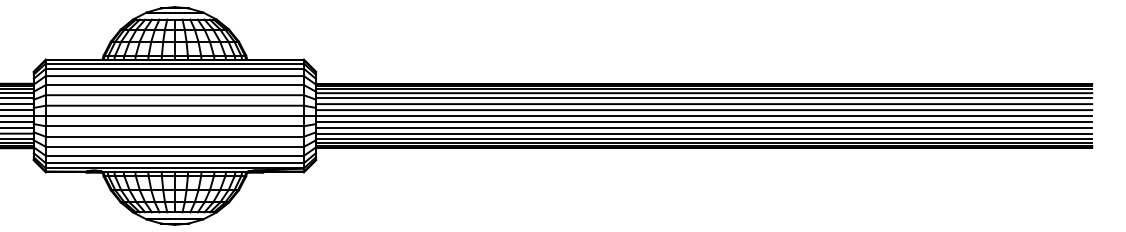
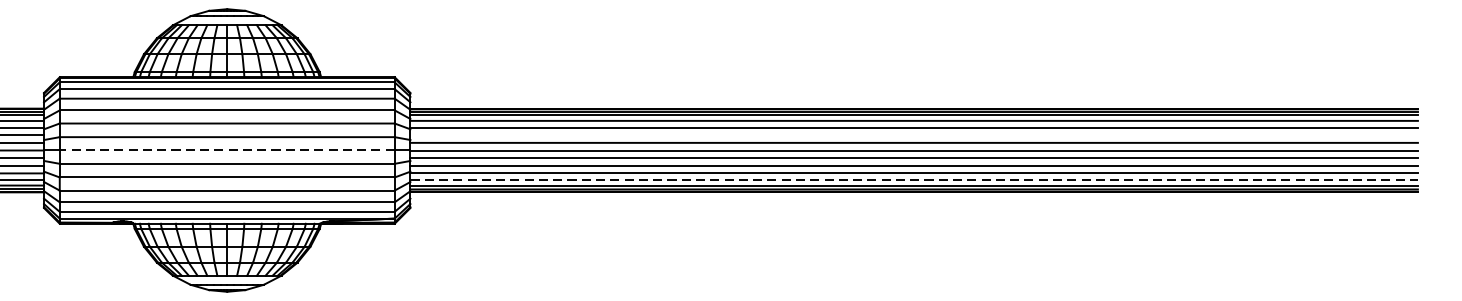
line: (704, 104) -> (914, 135), removed
line: (174, 116) -> (226, 151), solid -> dashed
line: (704, 138) -> (914, 179), solid -> dashed

